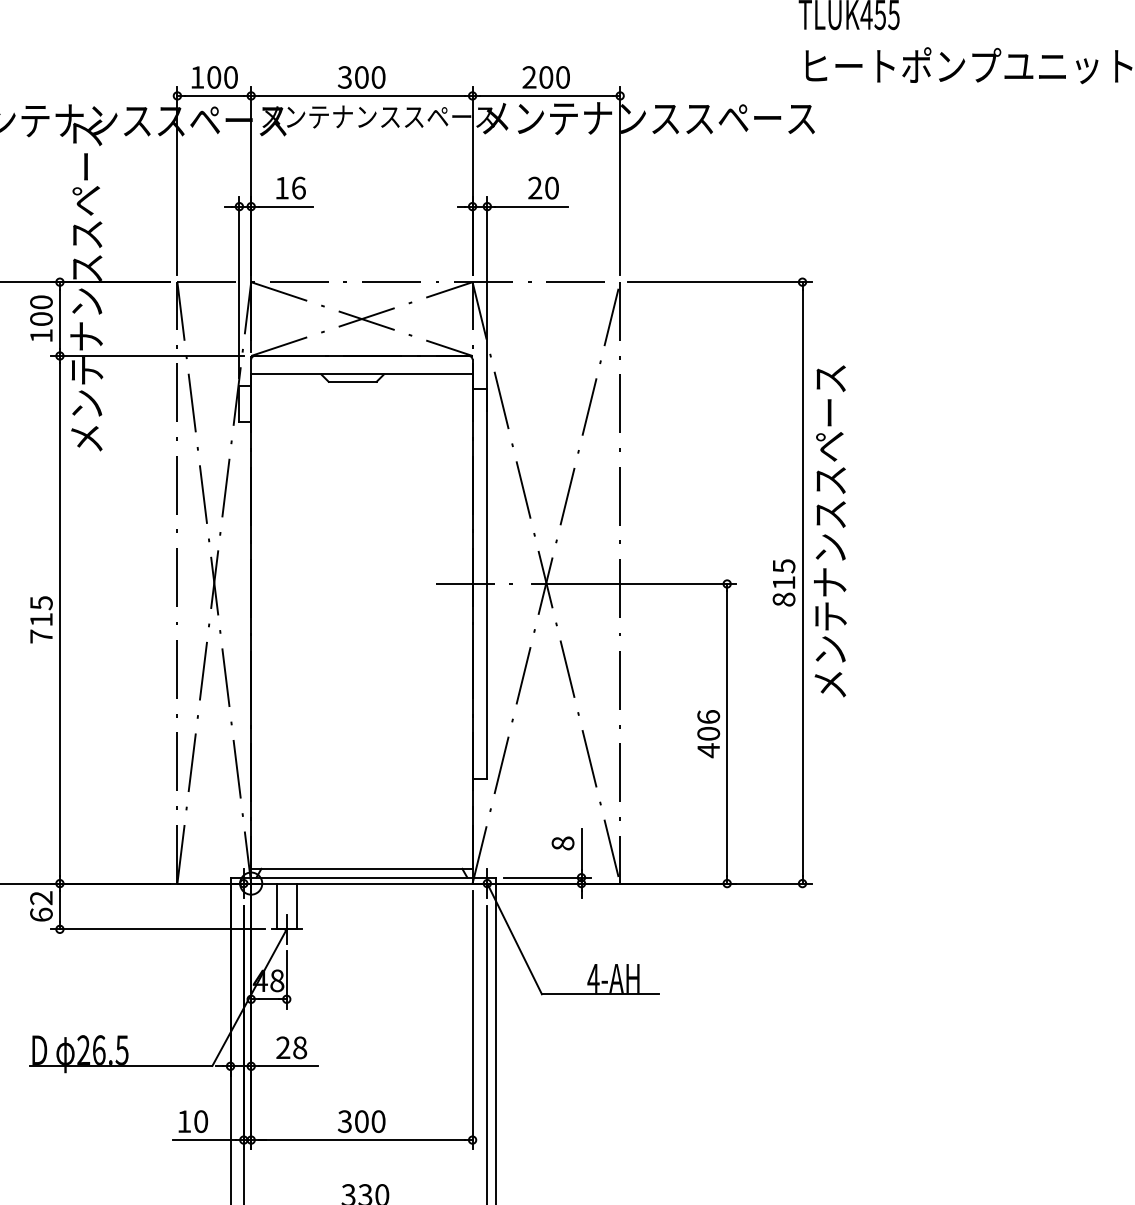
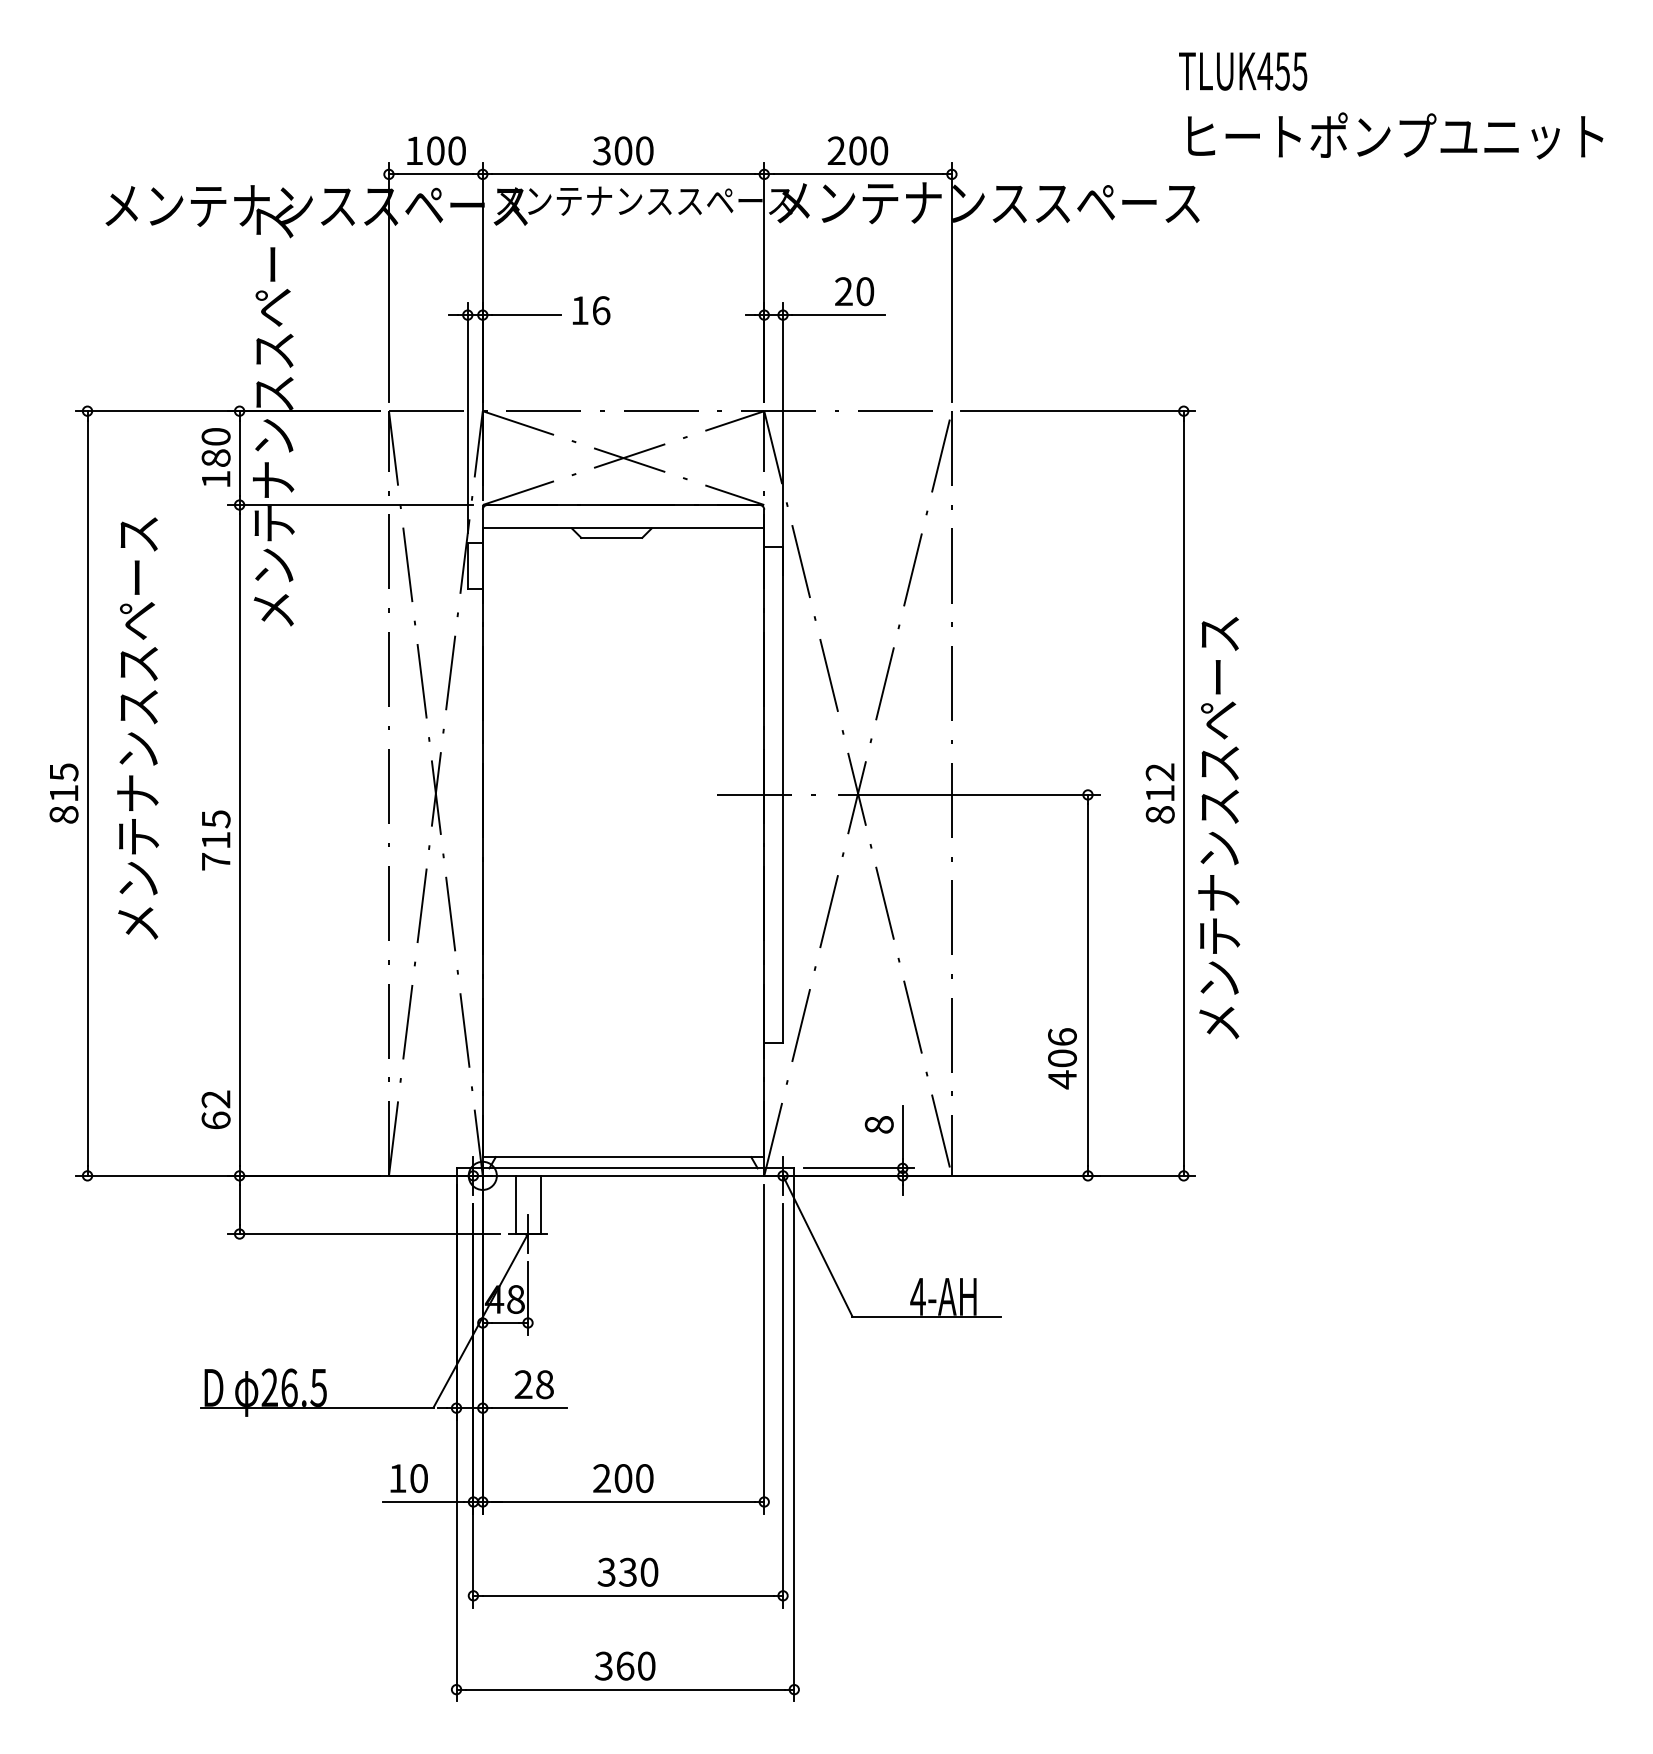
text: (291, 188) -> (591, 310), moved
text: (41, 318) -> (216, 457), 100 -> 180
text: (830, 531) -> (1219, 828), moved
text: (783, 566) -> (1159, 772), 815 -> 812
text: (708, 733) -> (1062, 1058), moved
text: (40, 906) -> (215, 1109), moved
text: (344, 1121) -> (601, 1478), 300 -> 200

